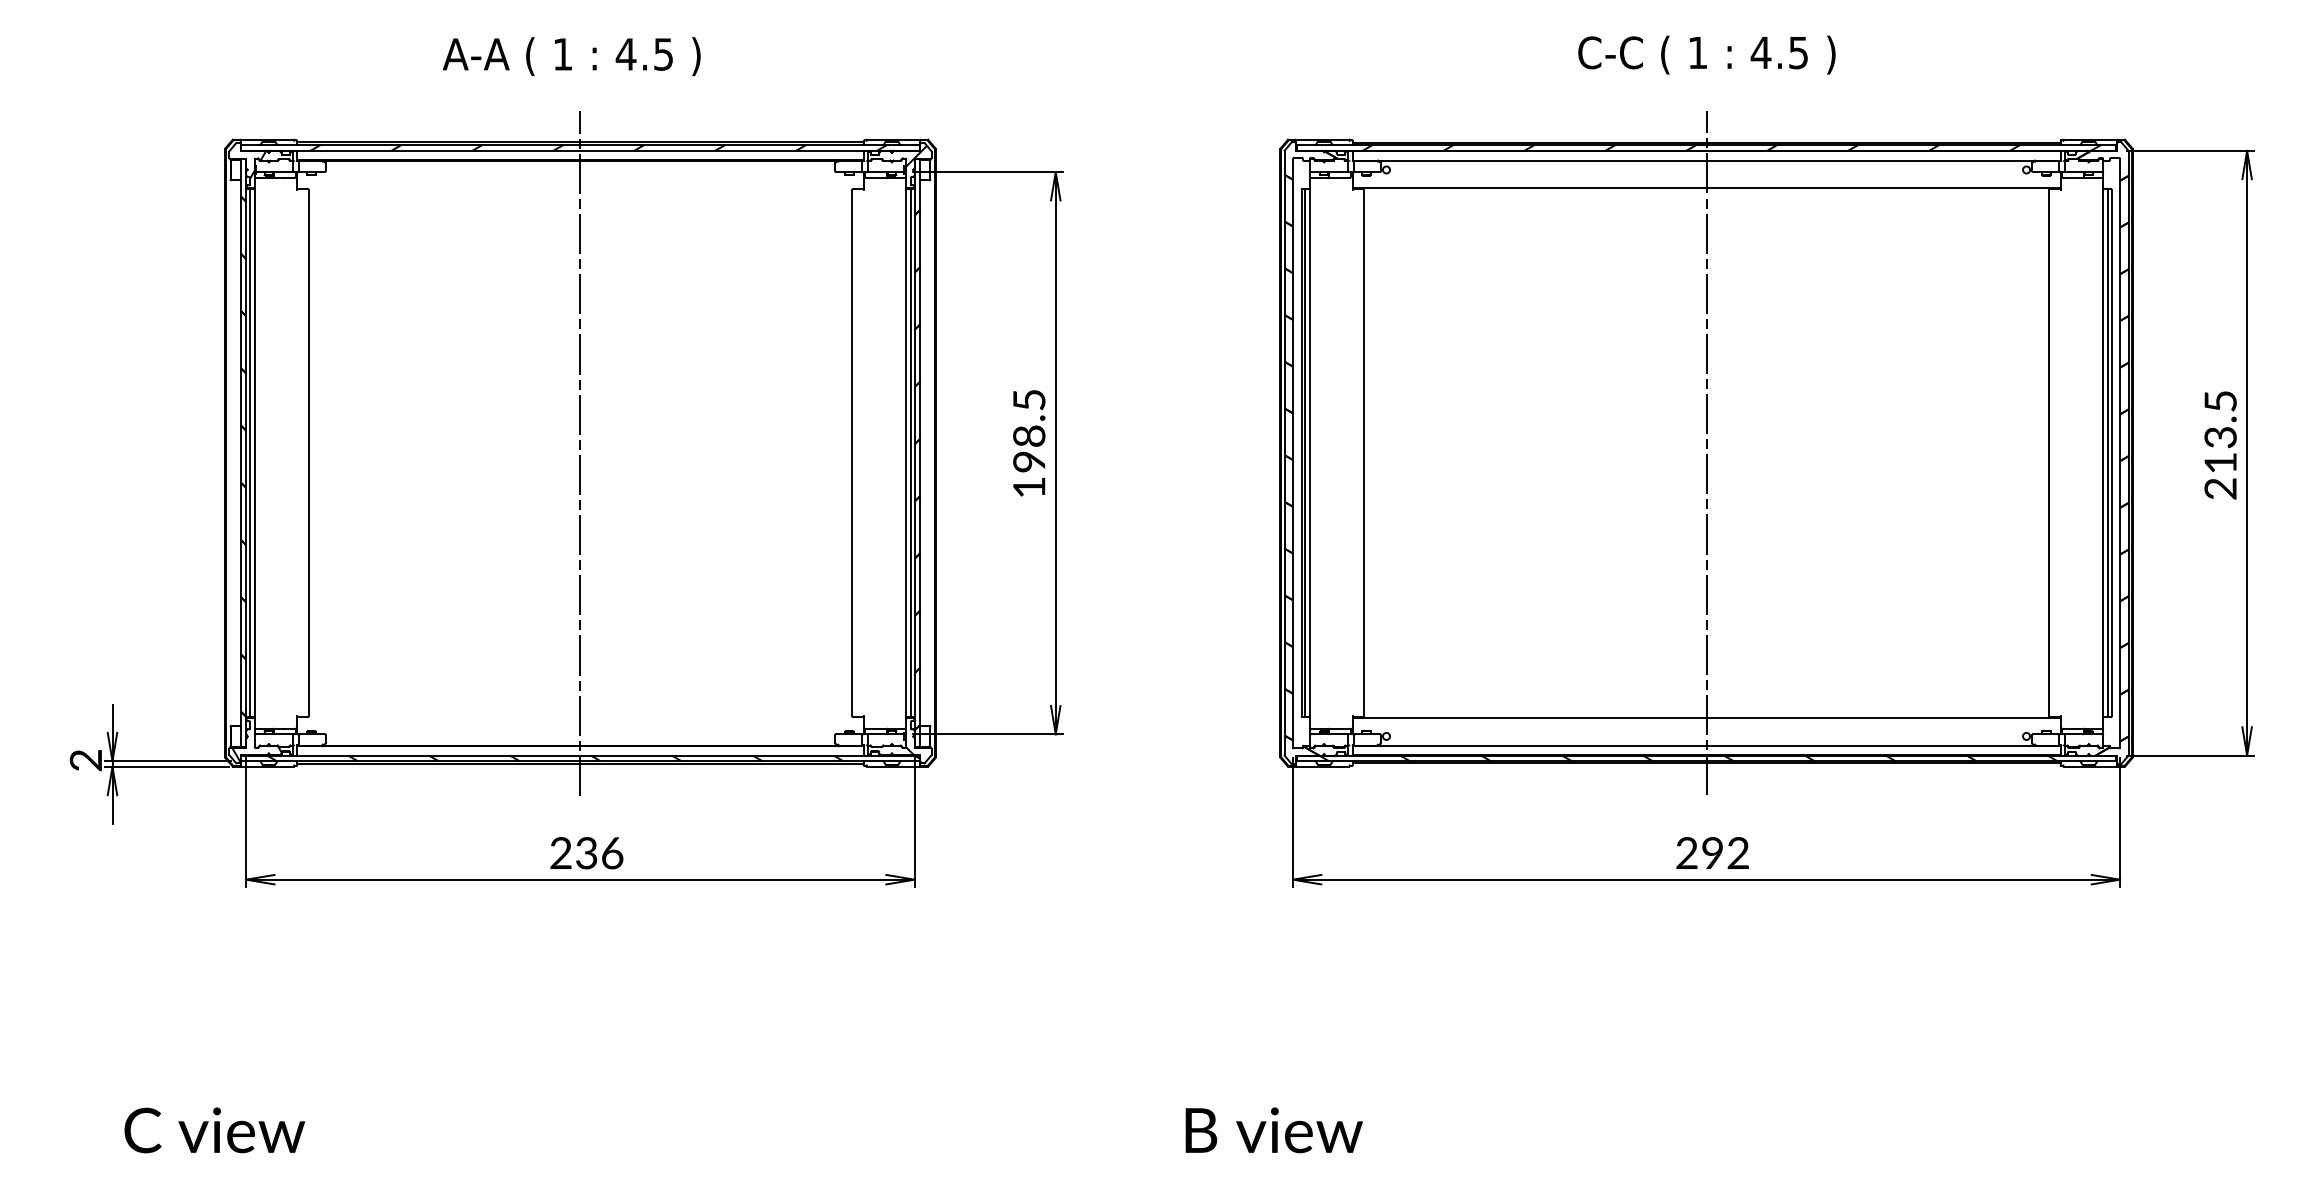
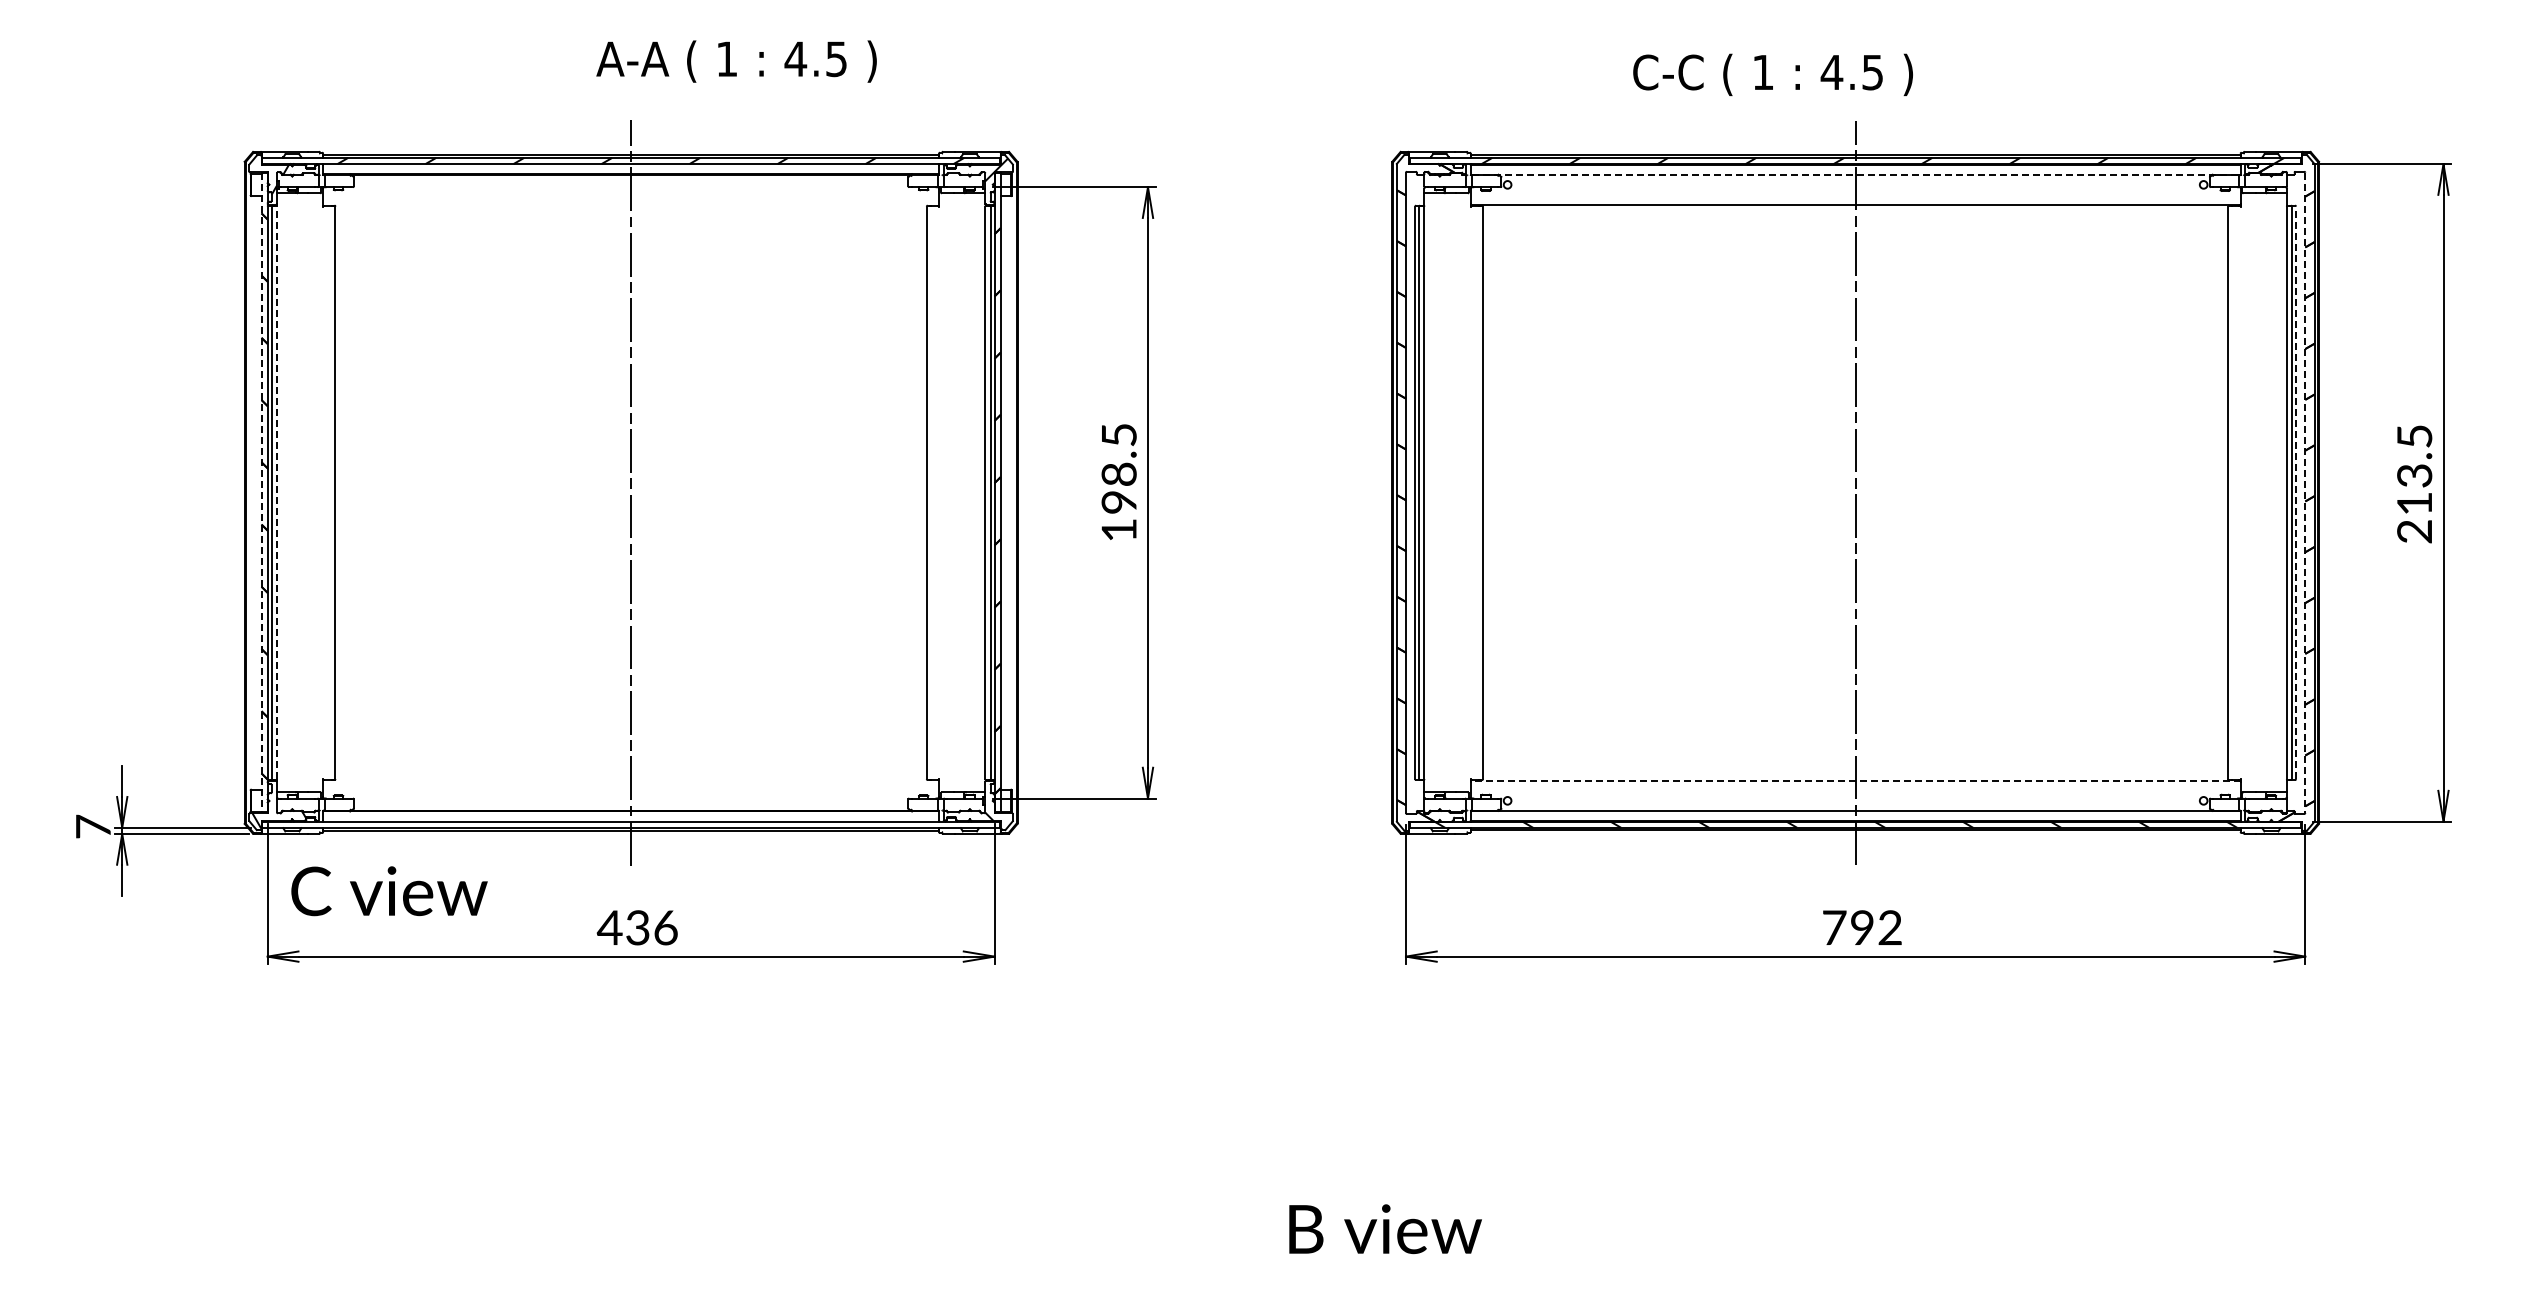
text: (1706, 54) -> (1772, 74), moved
text: (571, 56) -> (736, 61), moved
line: (1706, 160) -> (1855, 174), solid -> dashed
line: (240, 452) -> (261, 492), solid -> dashed
line: (254, 452) -> (276, 492), solid -> dashed
line: (2111, 452) -> (2296, 492), solid -> dashed
line: (2120, 453) -> (2305, 493), solid -> dashed
line: (1706, 717) -> (1855, 780), solid -> dashed
hatch: (592, 758) -> (644, 824), removed
text: (85, 760) -> (92, 826), 2 -> 7
text: (560, 852) -> (609, 927), 236 -> 436
text: (1687, 852) -> (1834, 927), 292 -> 792
text: (214, 1130) -> (389, 891), moved

